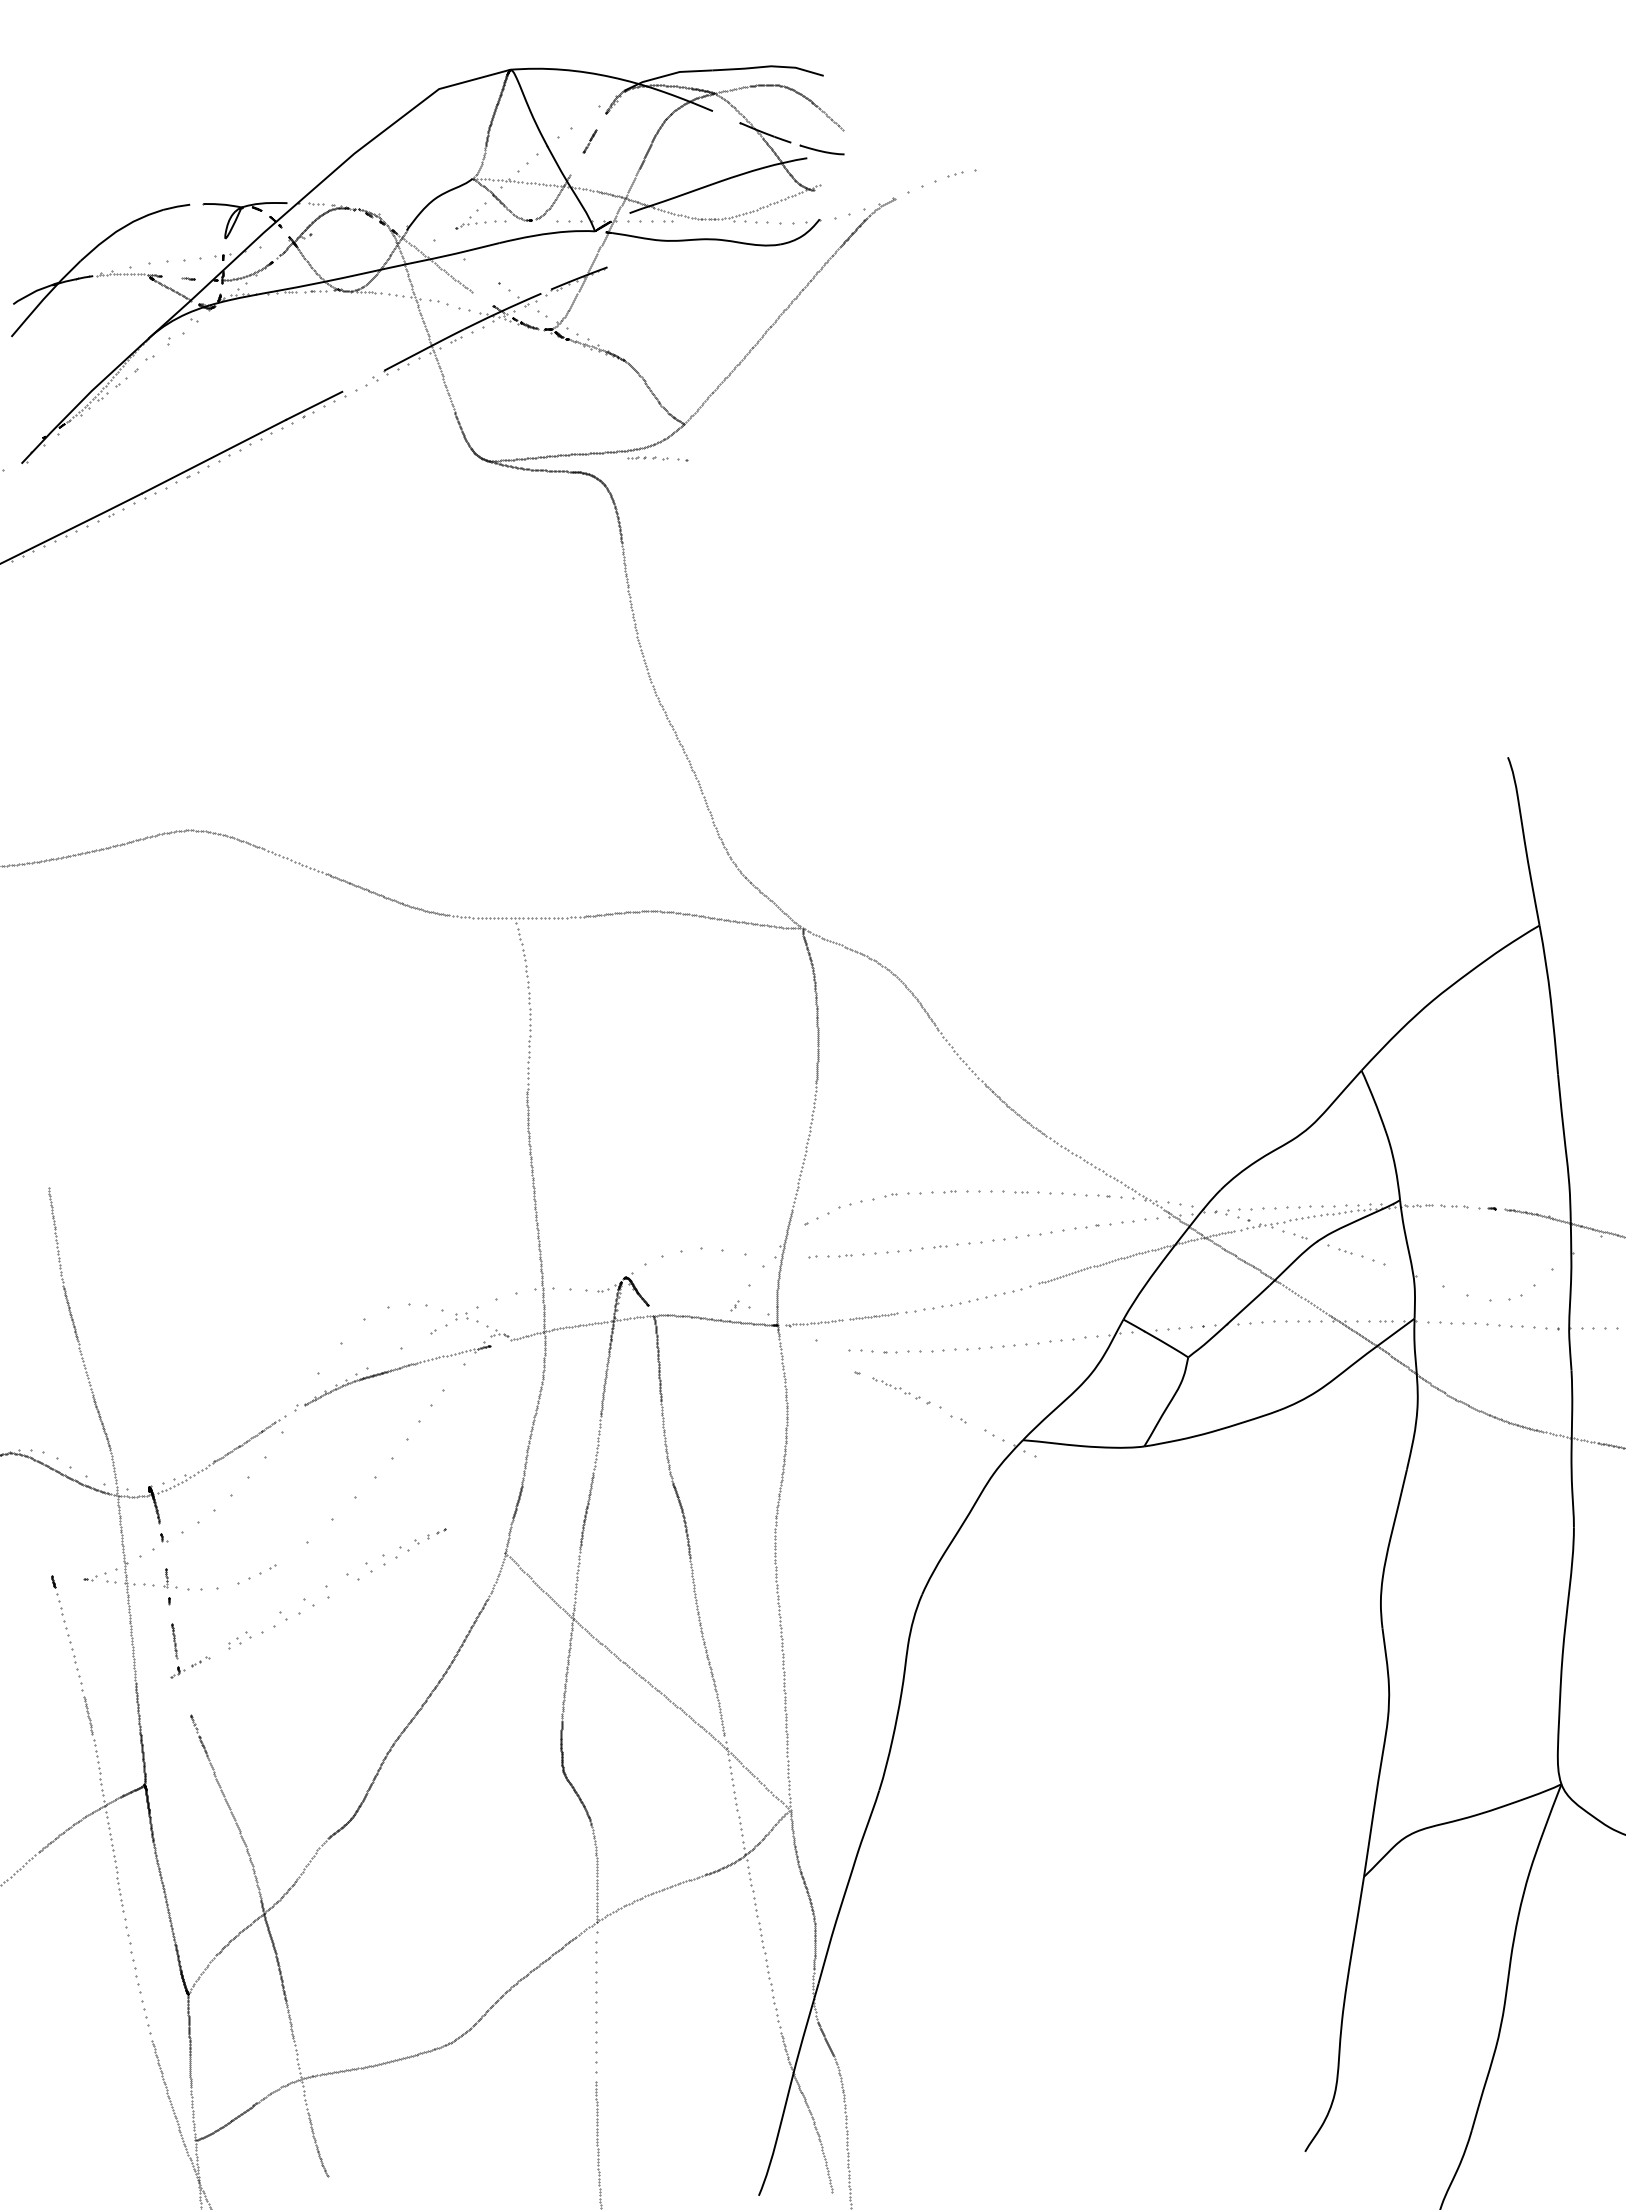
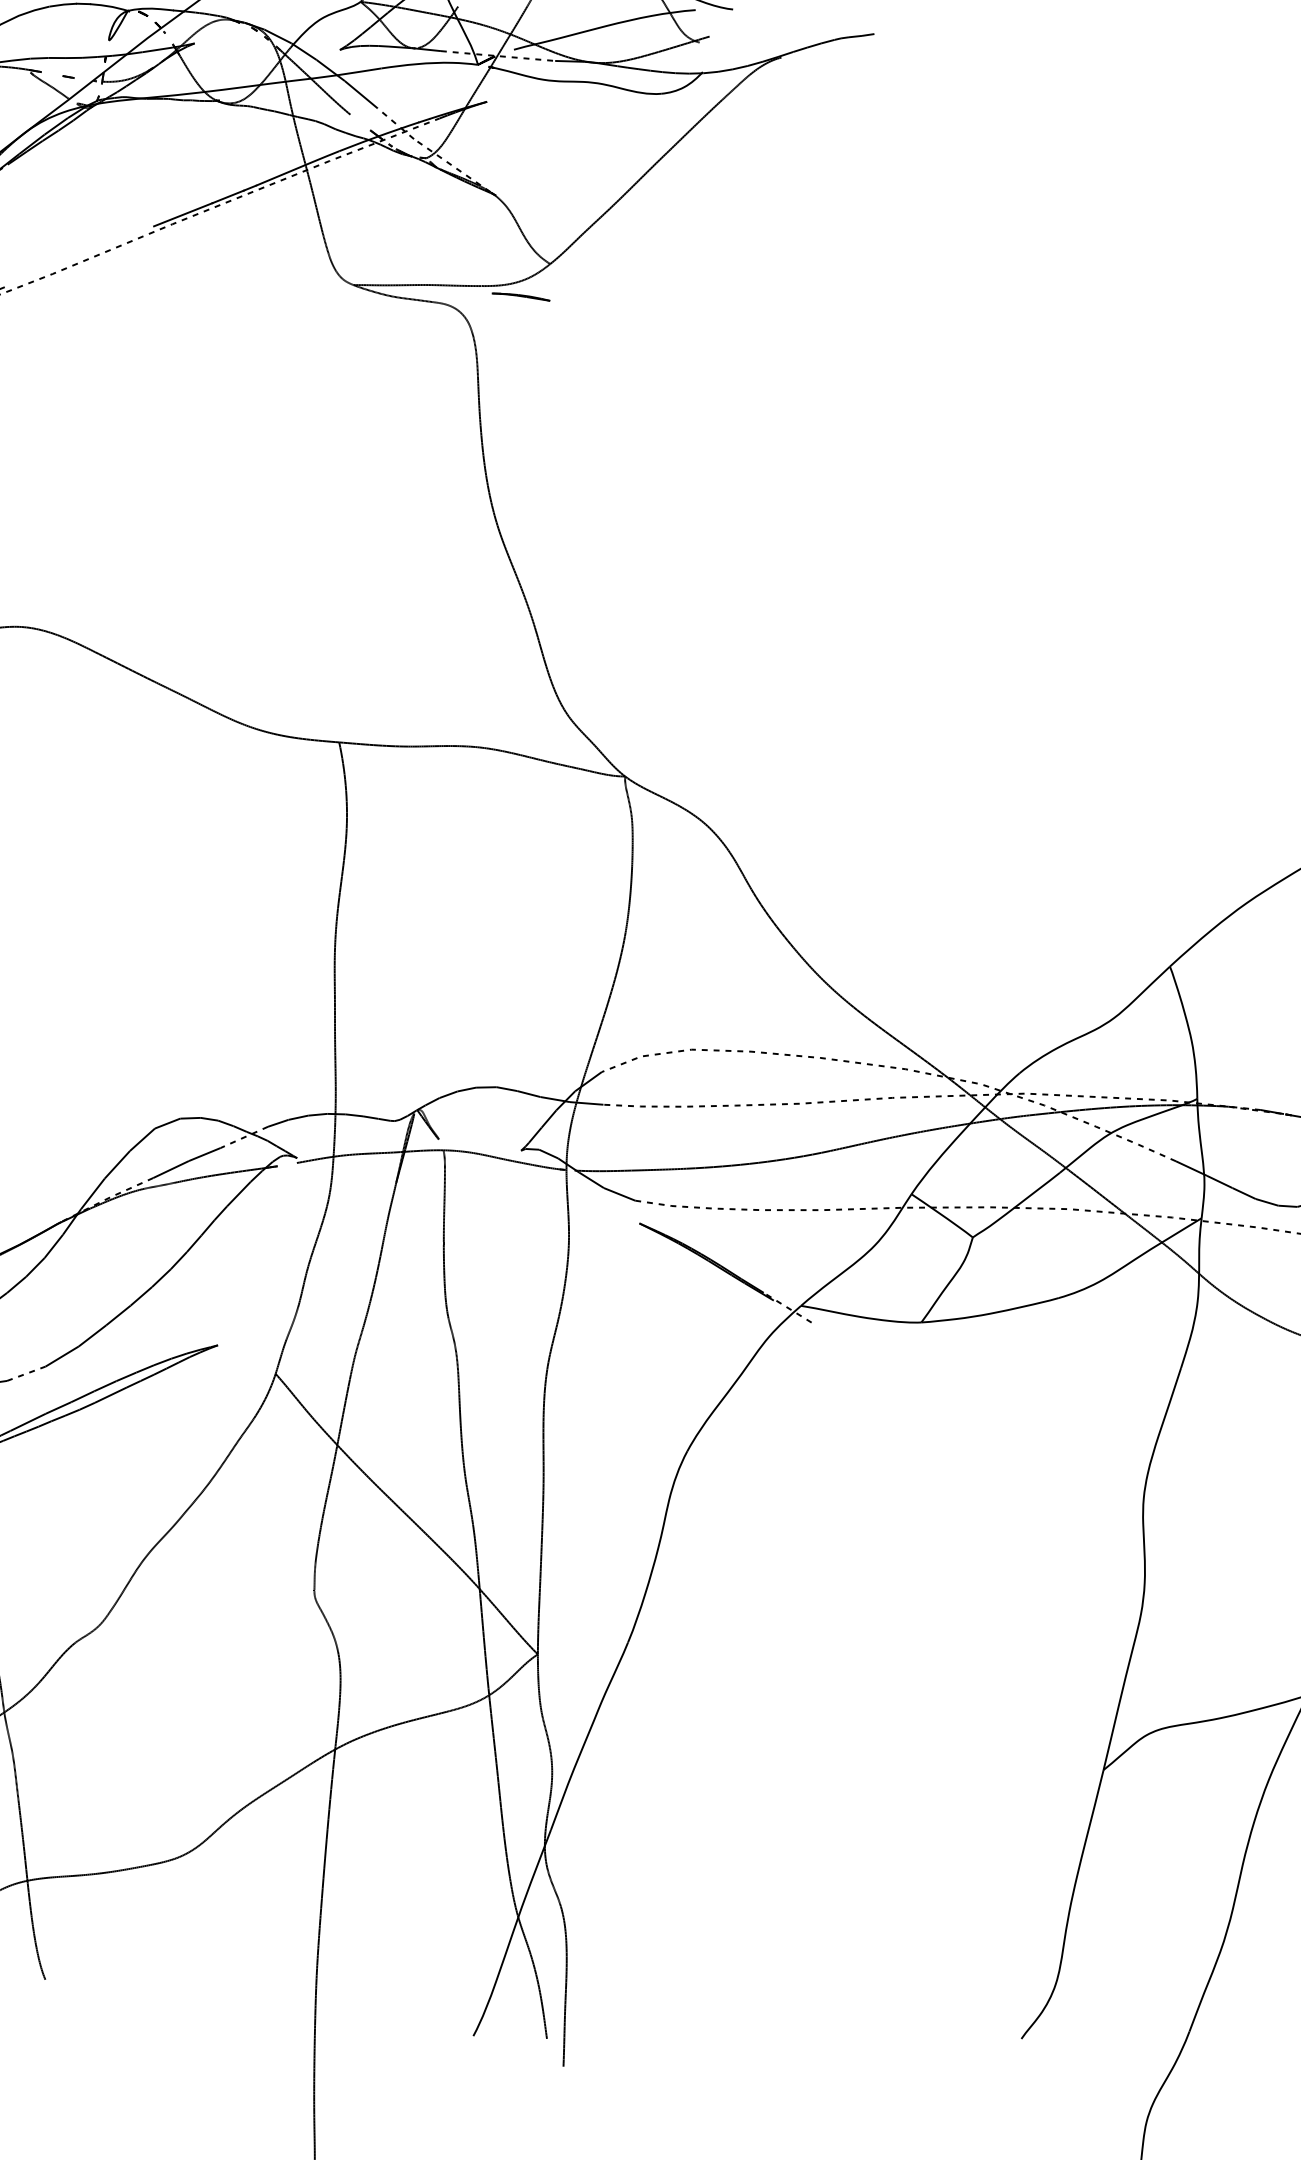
line: (214, 456) -> (79, 256), removed

